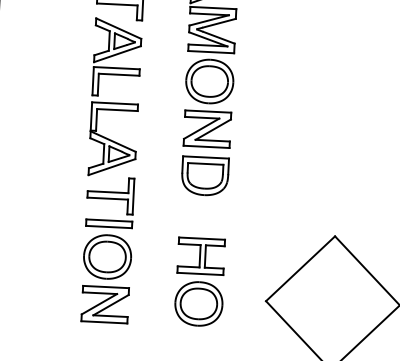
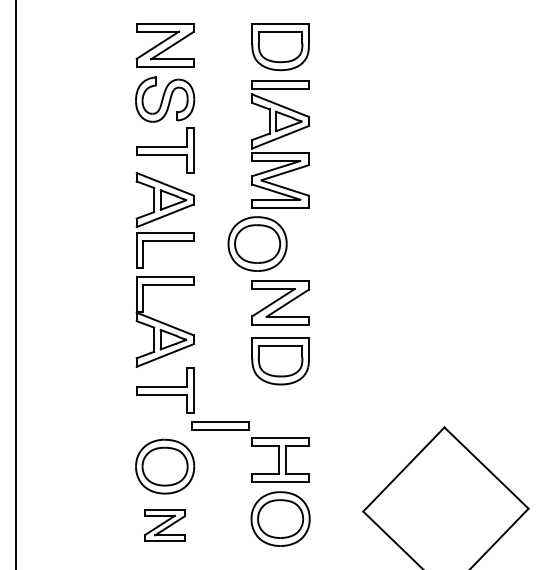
part: (209, 81) -> (257, 243), moved
part: (109, 223) -> (220, 425), moved
part: (104, 304) -> (164, 525), size x0.7

